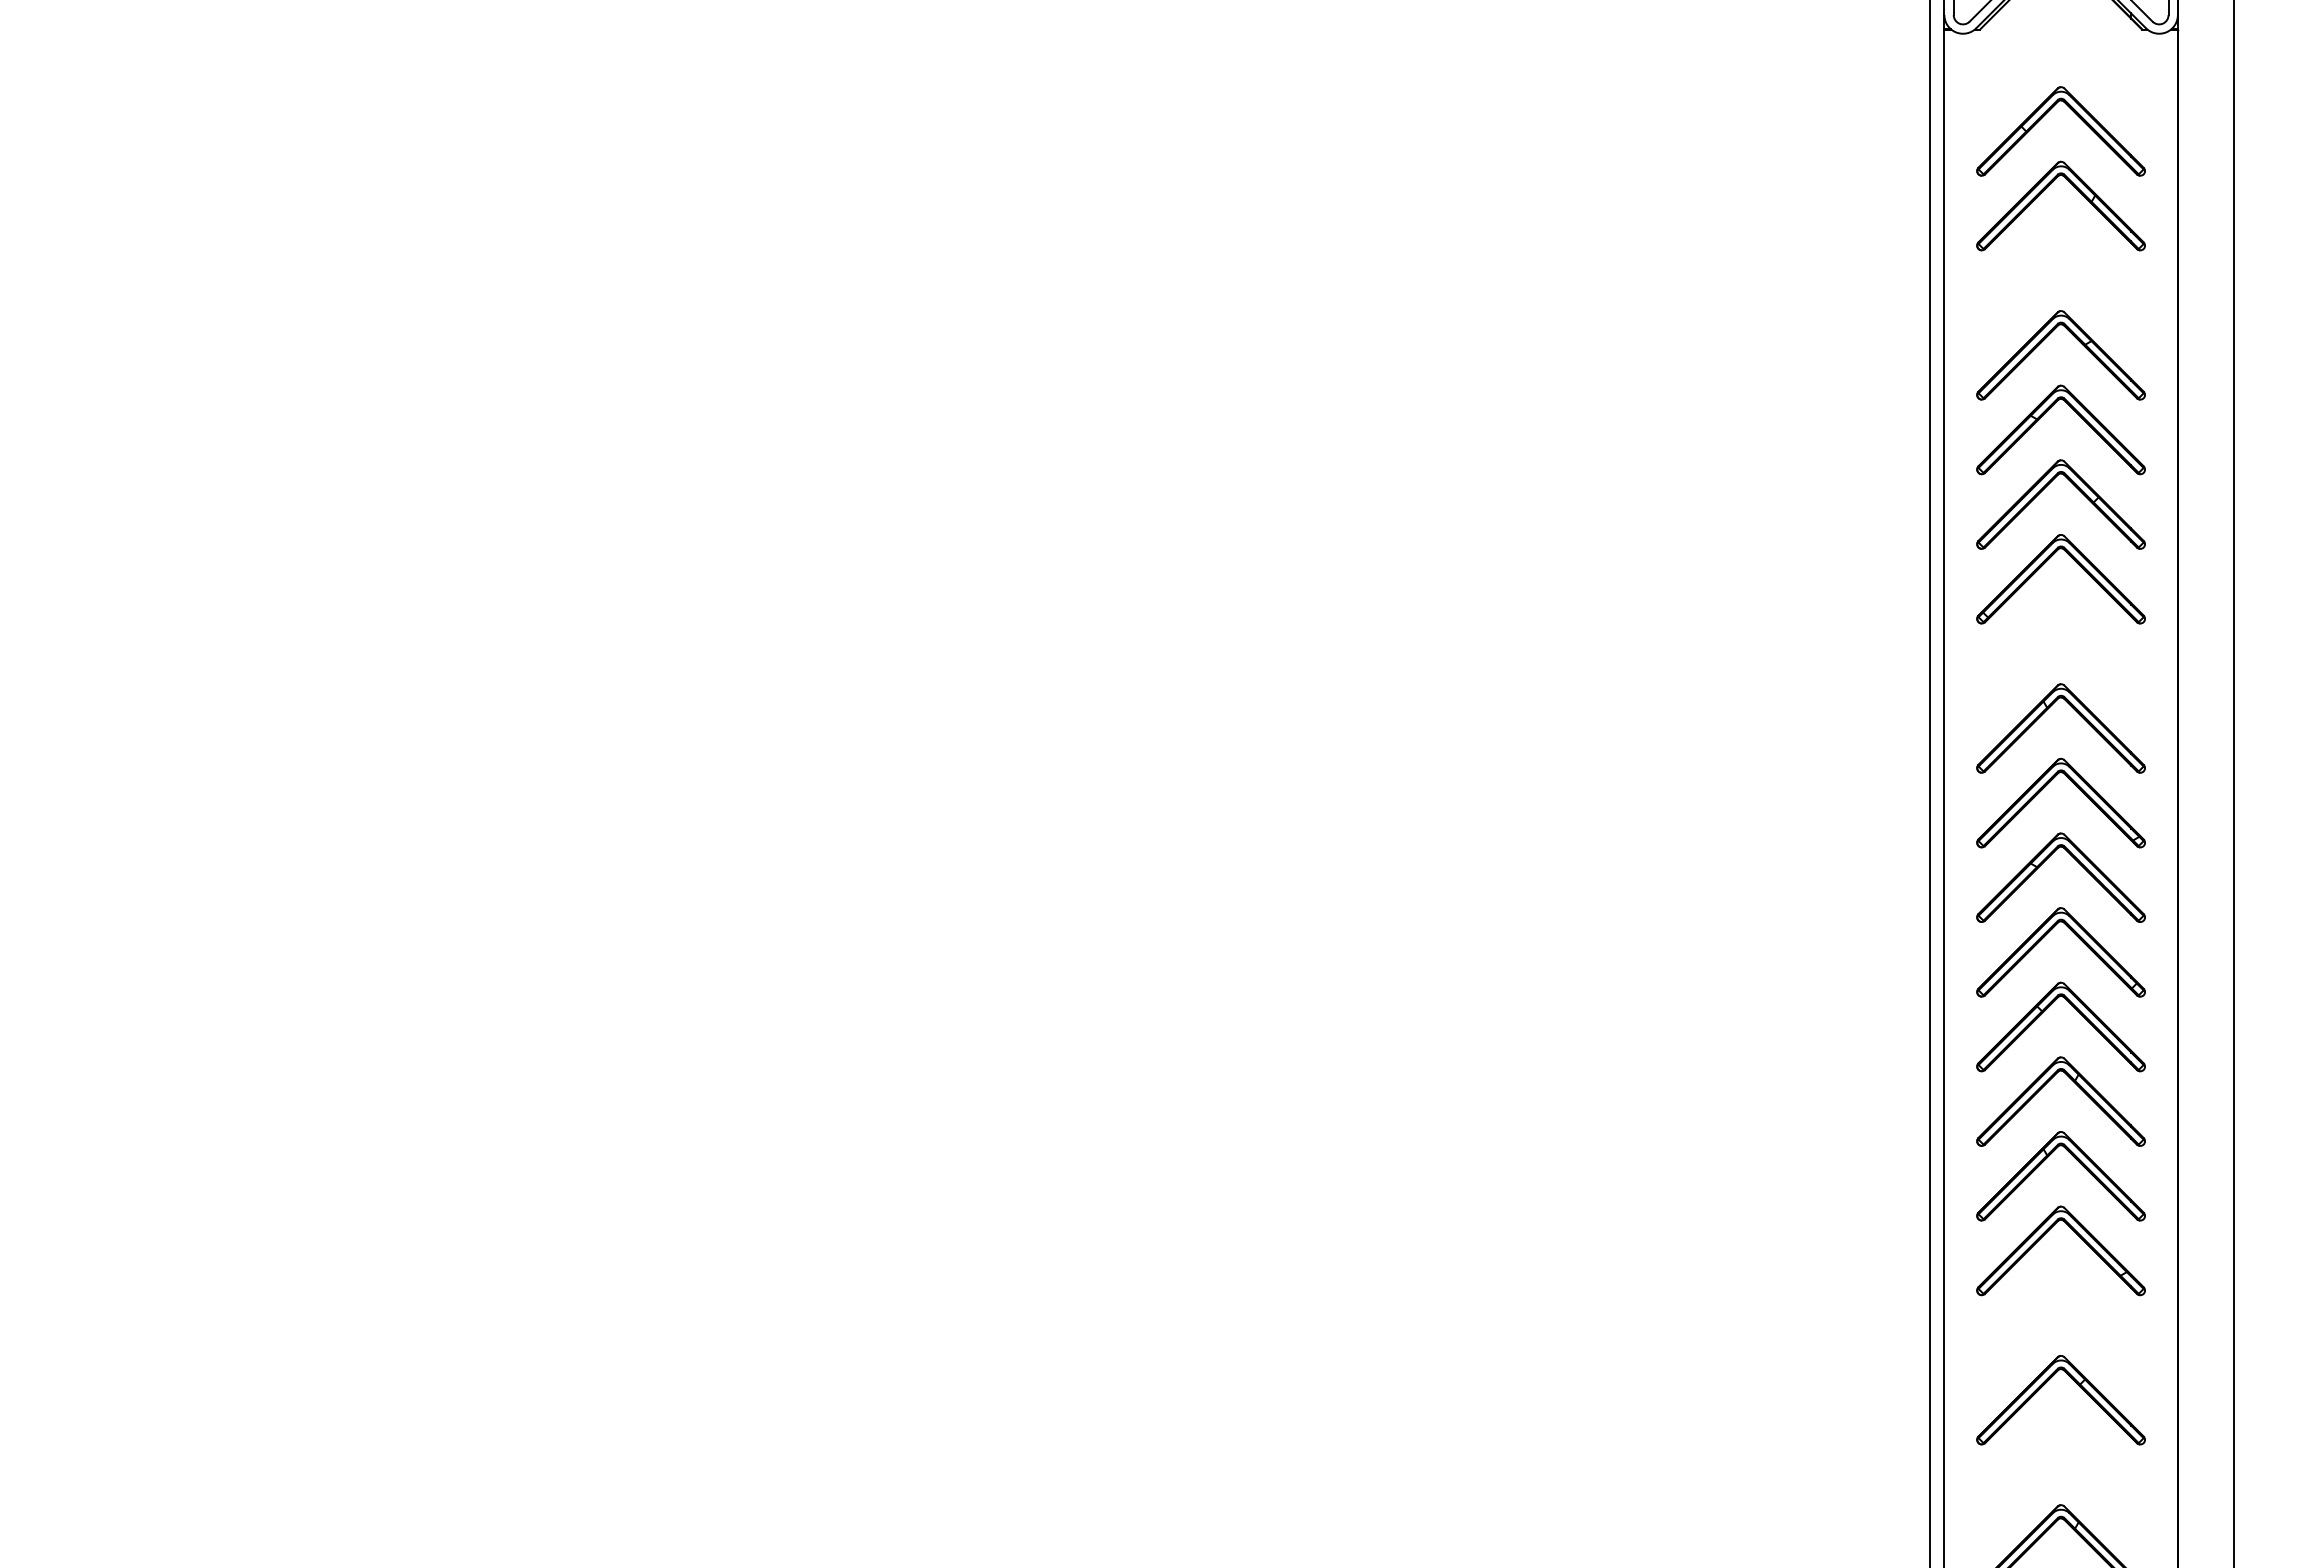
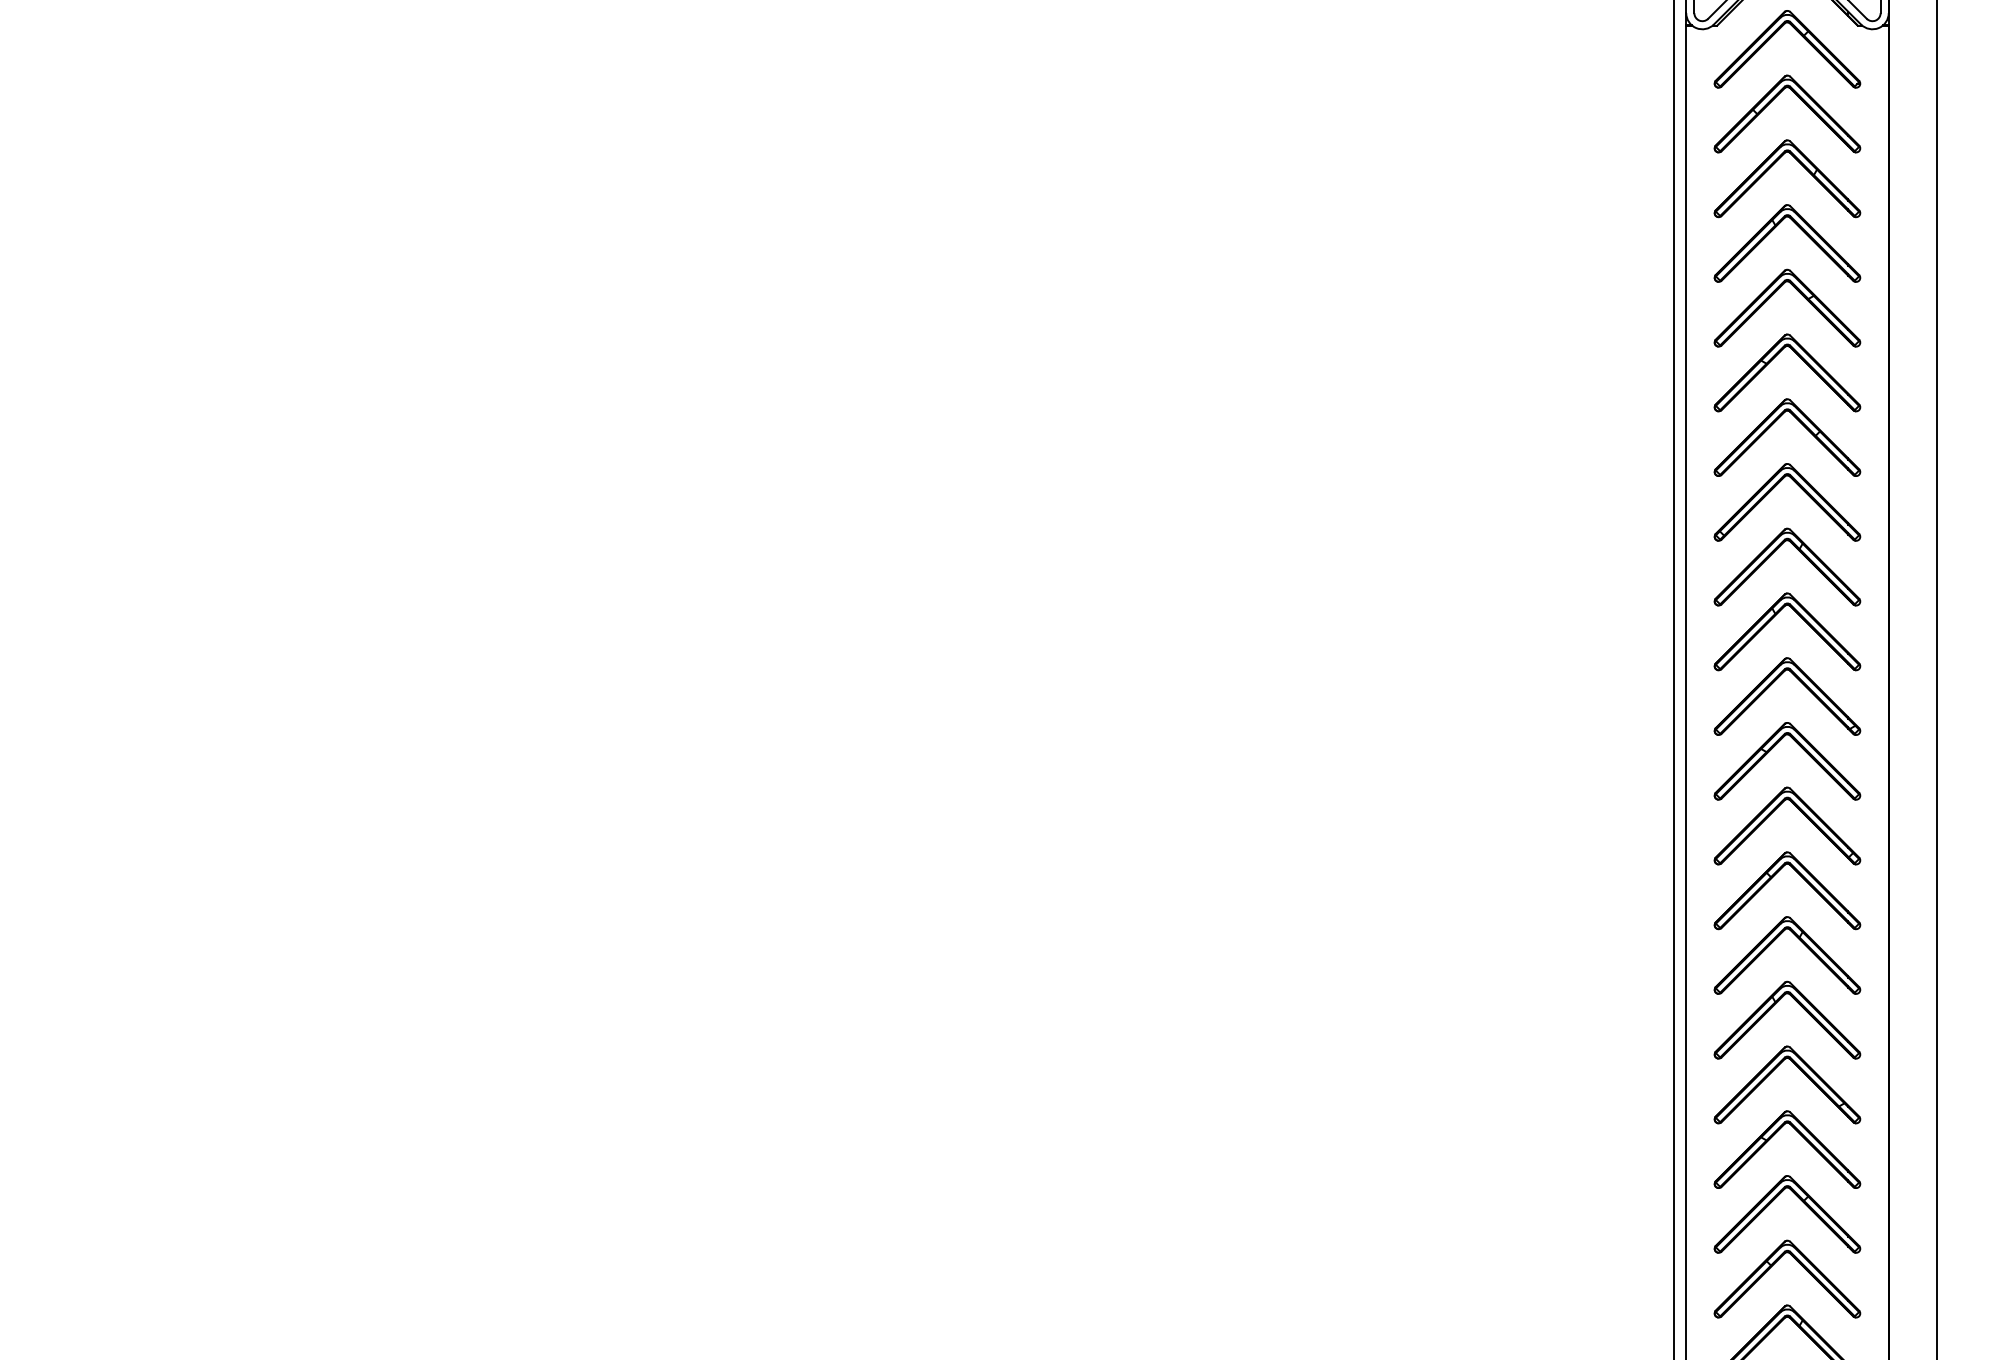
part: (2045, 40) -> (1773, 35), added
part: (2045, 264) -> (1773, 229), added
part: (2045, 637) -> (1773, 552), added
part: (2045, 1309) -> (1773, 1135), added
part: (2045, 1458) -> (1773, 1264), added

